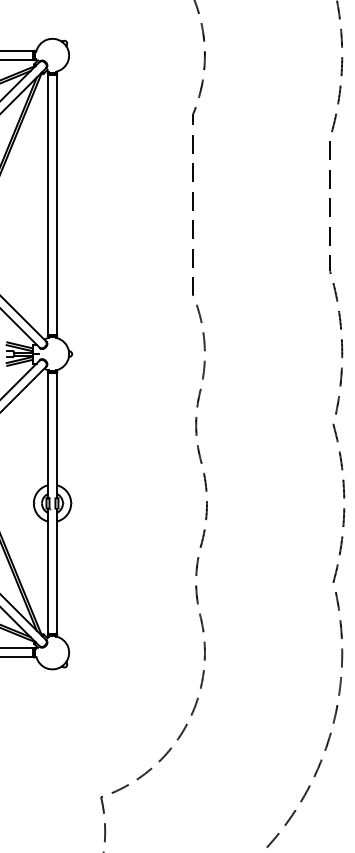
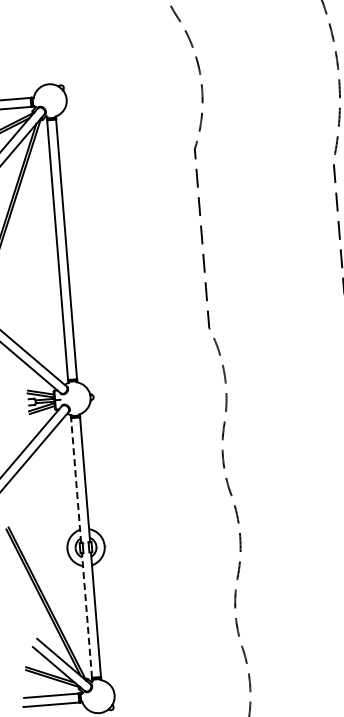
line: (48, 435) -> (76, 480), solid -> dashed
line: (48, 571) -> (87, 615), solid -> dashed

